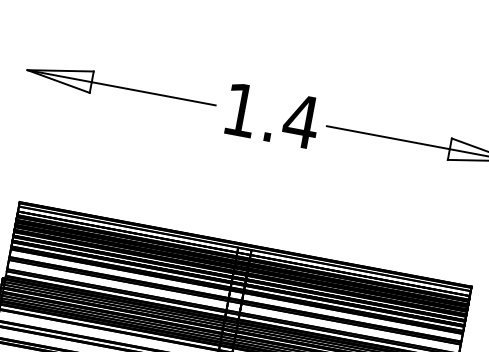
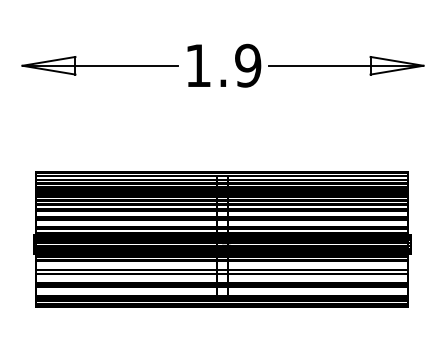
text: (300, 120) -> (247, 65), 1.4 -> 1.9

